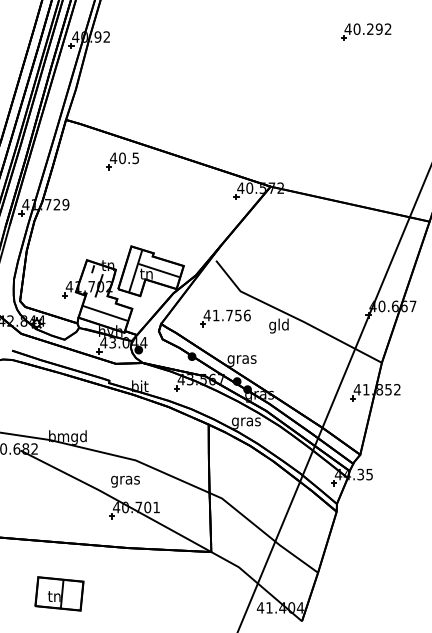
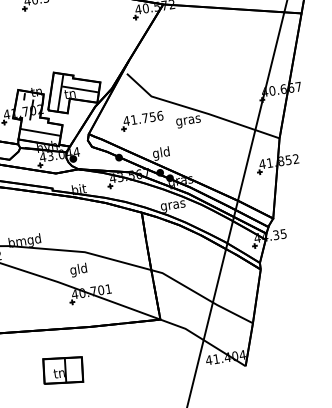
text: (278, 325) -> (187, 120), gld -> gras
text: (241, 359) -> (161, 153), gras -> gld
text: (125, 479) -> (78, 269), gras -> gld
part: (59, 593) -> (63, 370), moved

